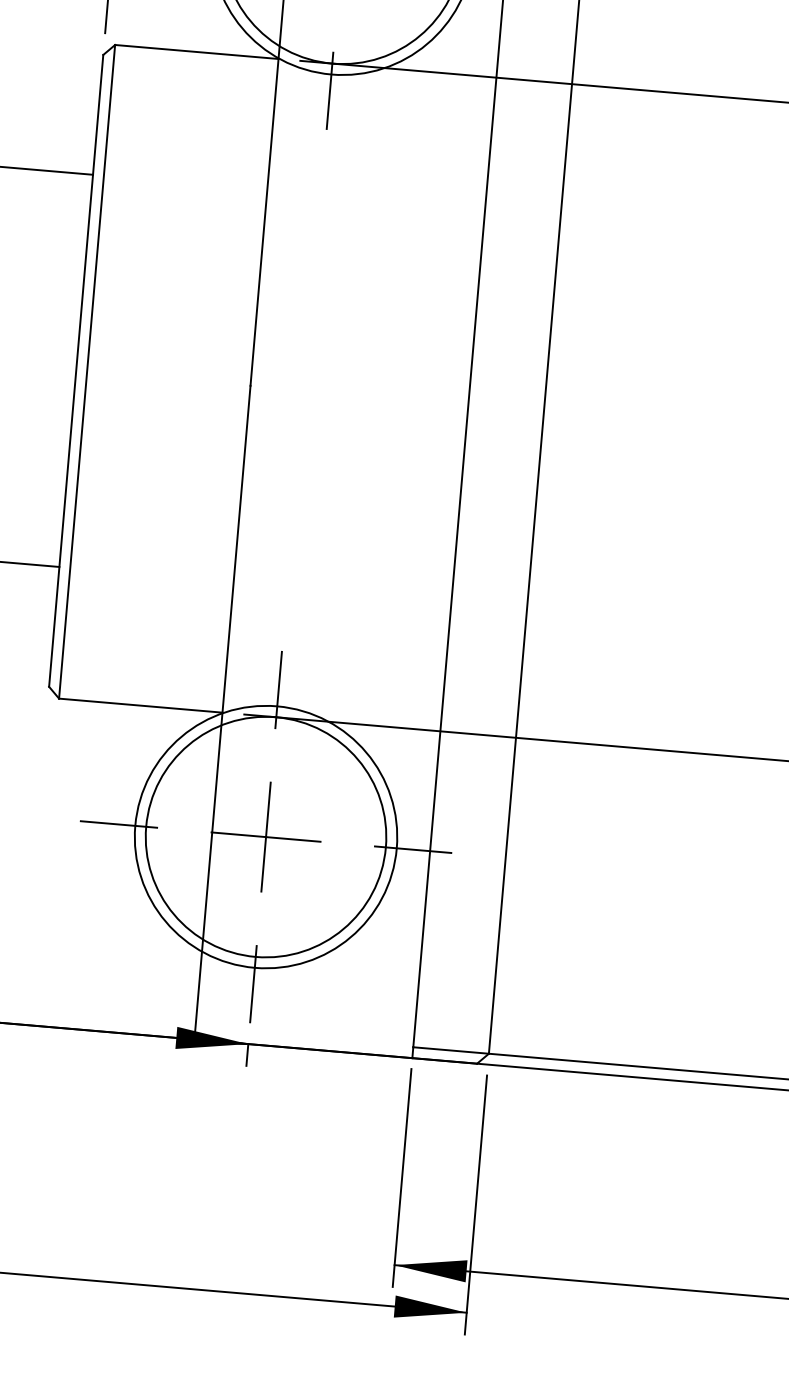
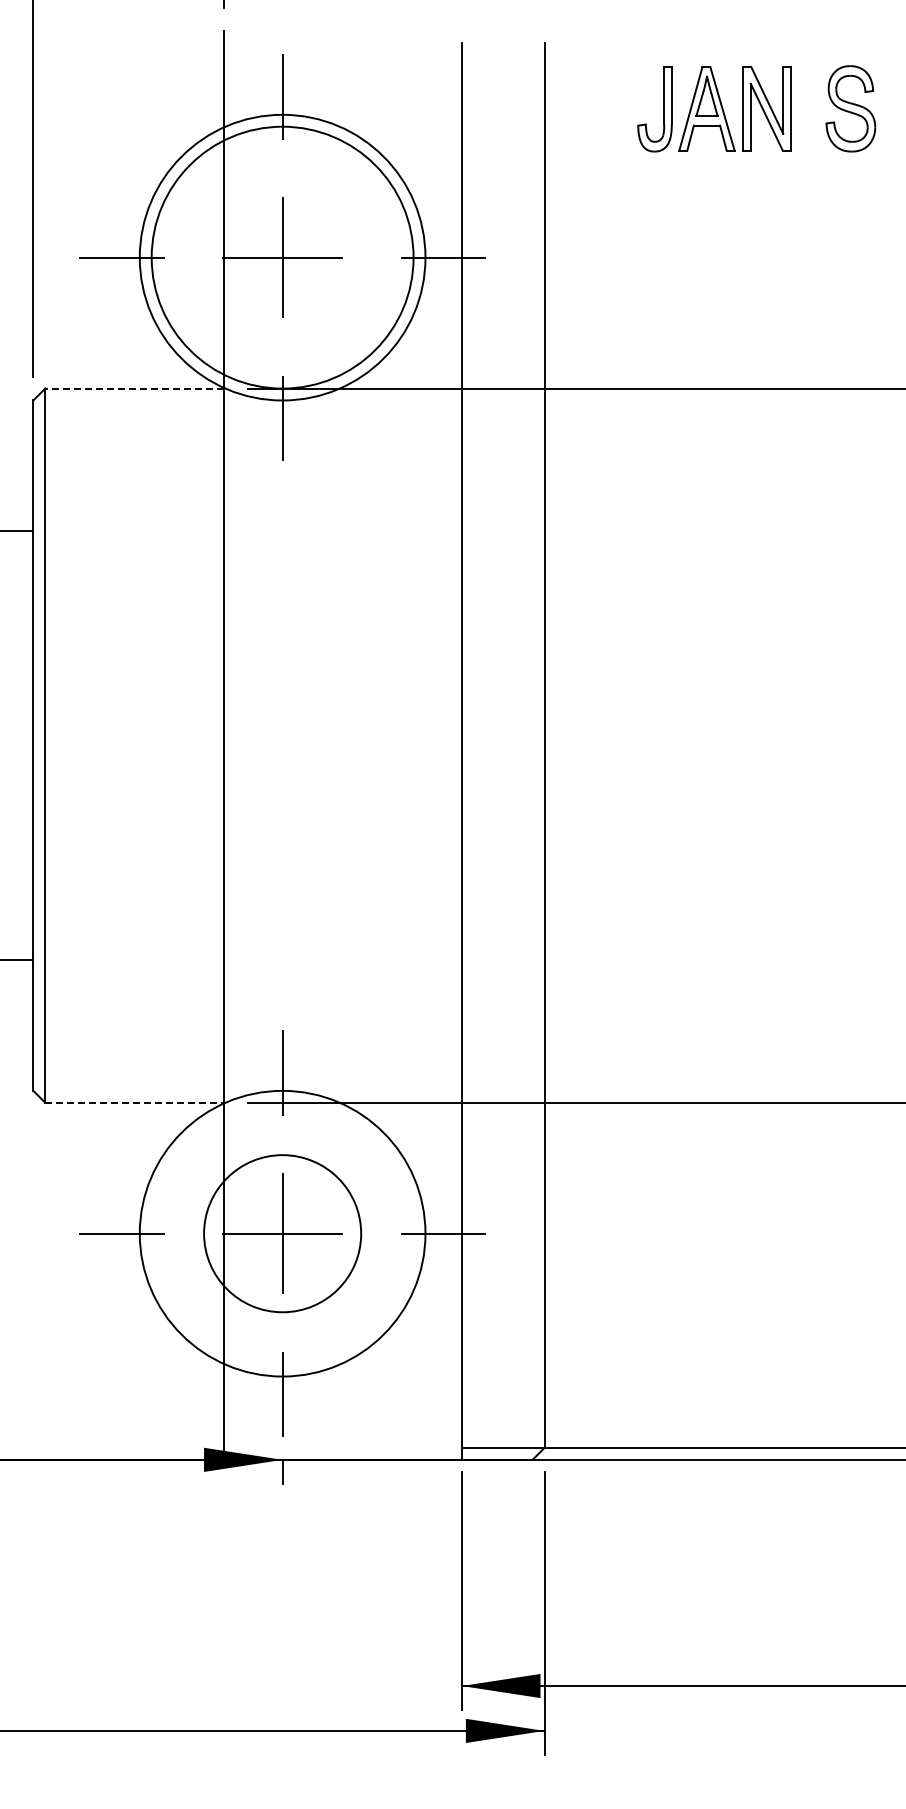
line: (196, 51) -> (134, 388), solid -> dashed
line: (141, 705) -> (135, 1102), solid -> dashed
circle: (265, 836) -> (282, 1233), size x0.6

